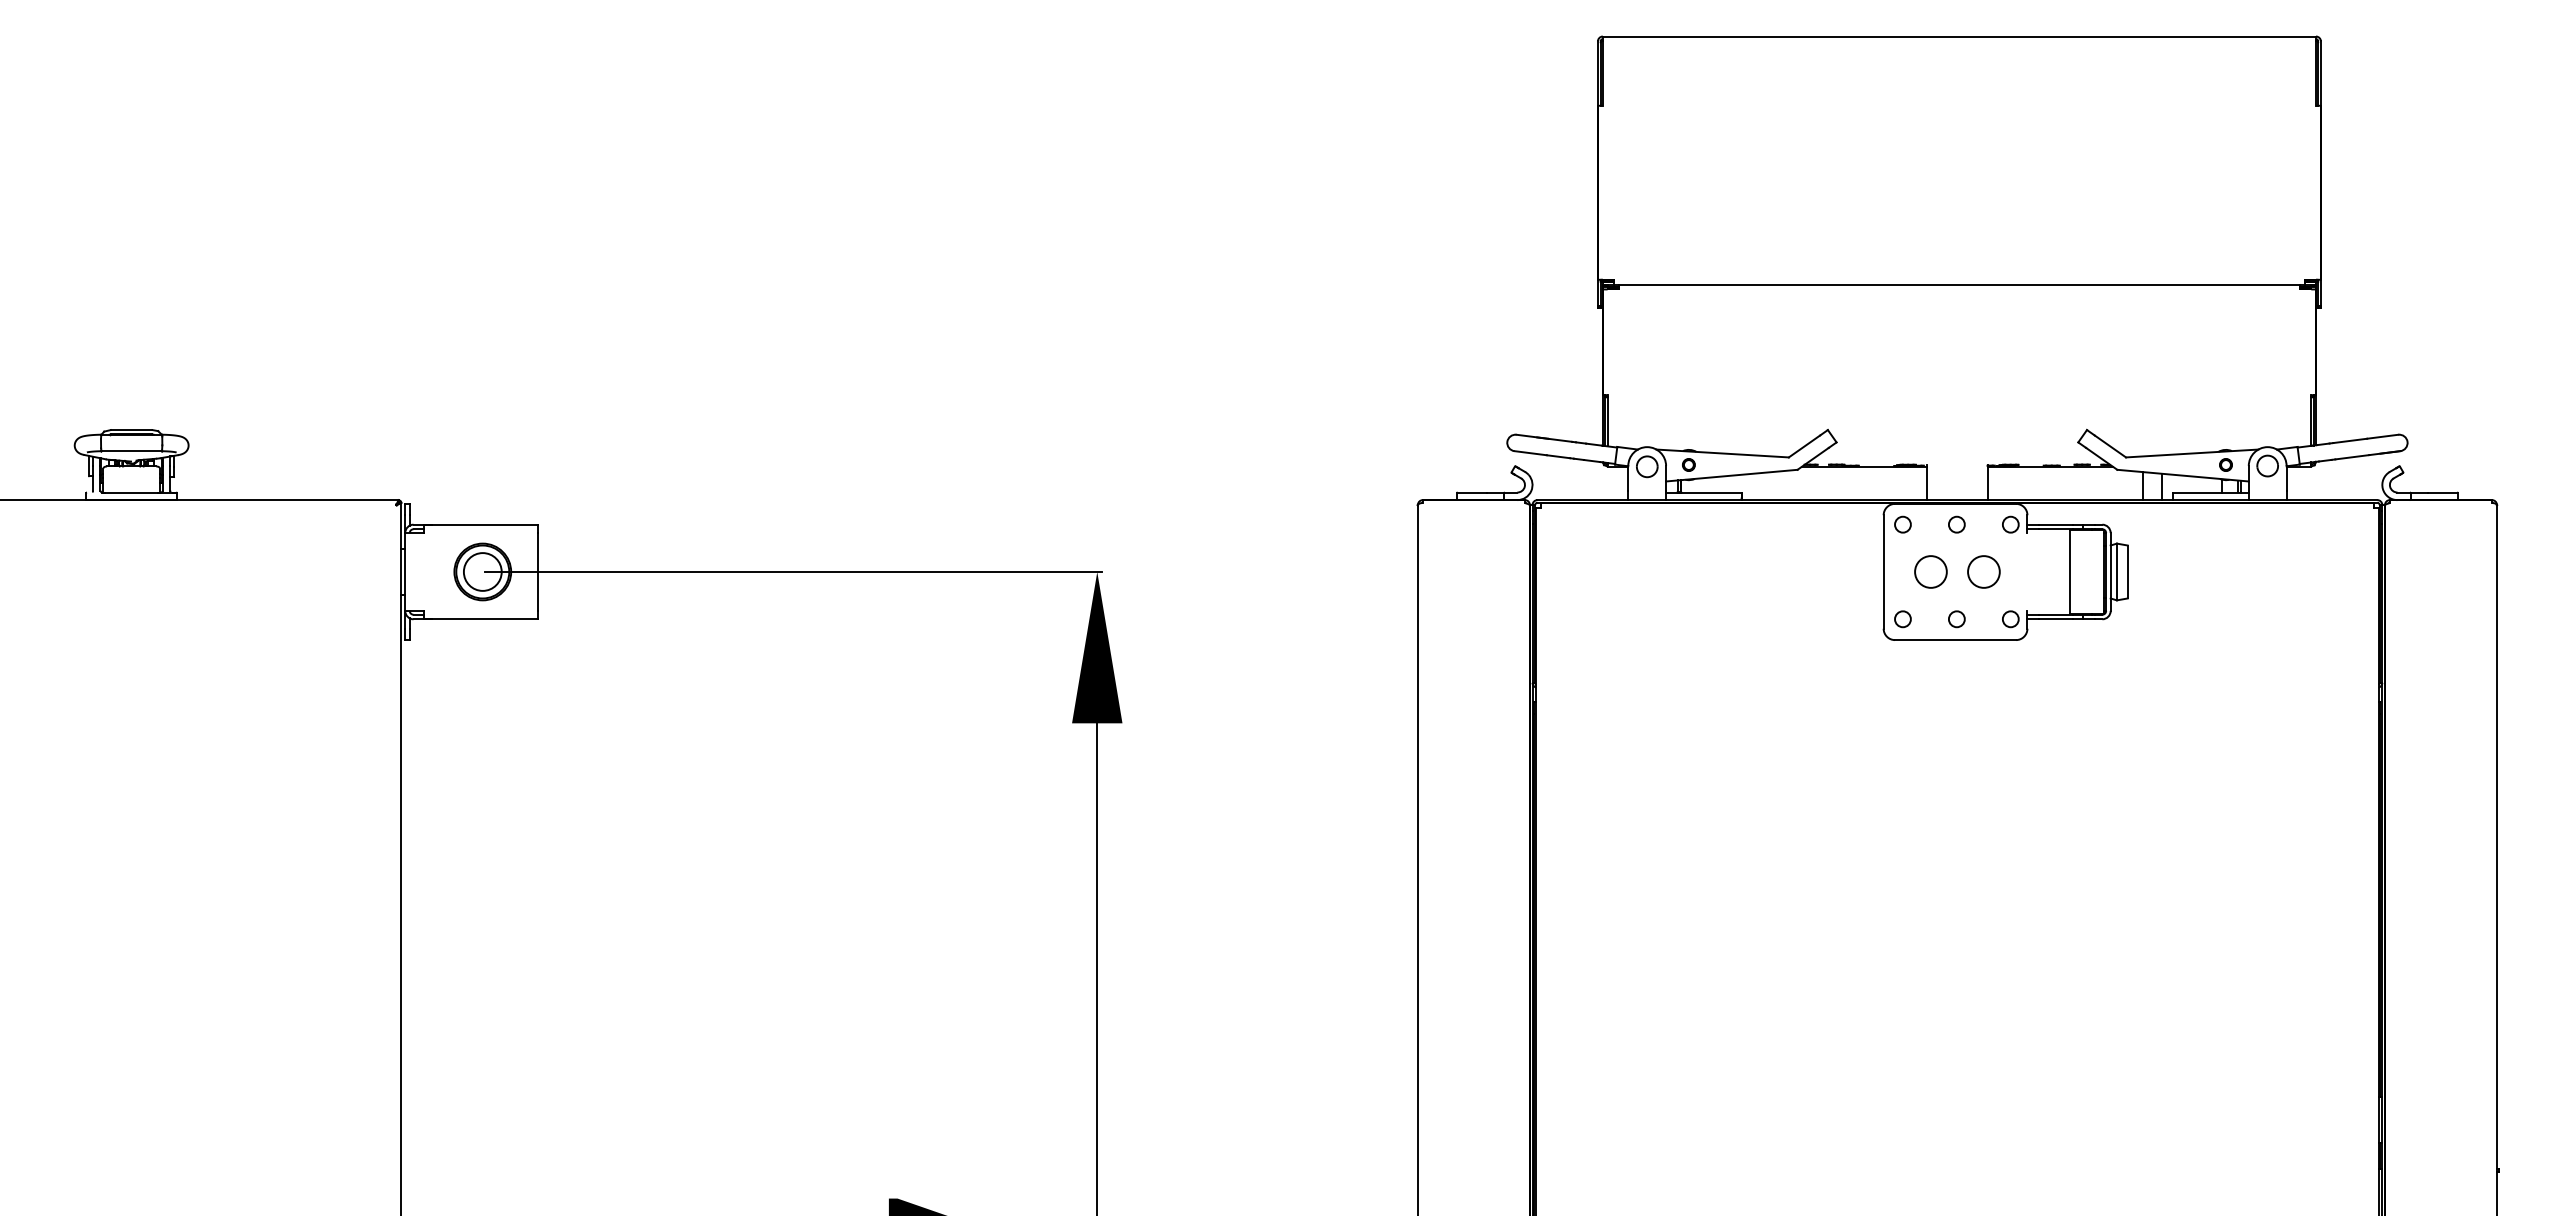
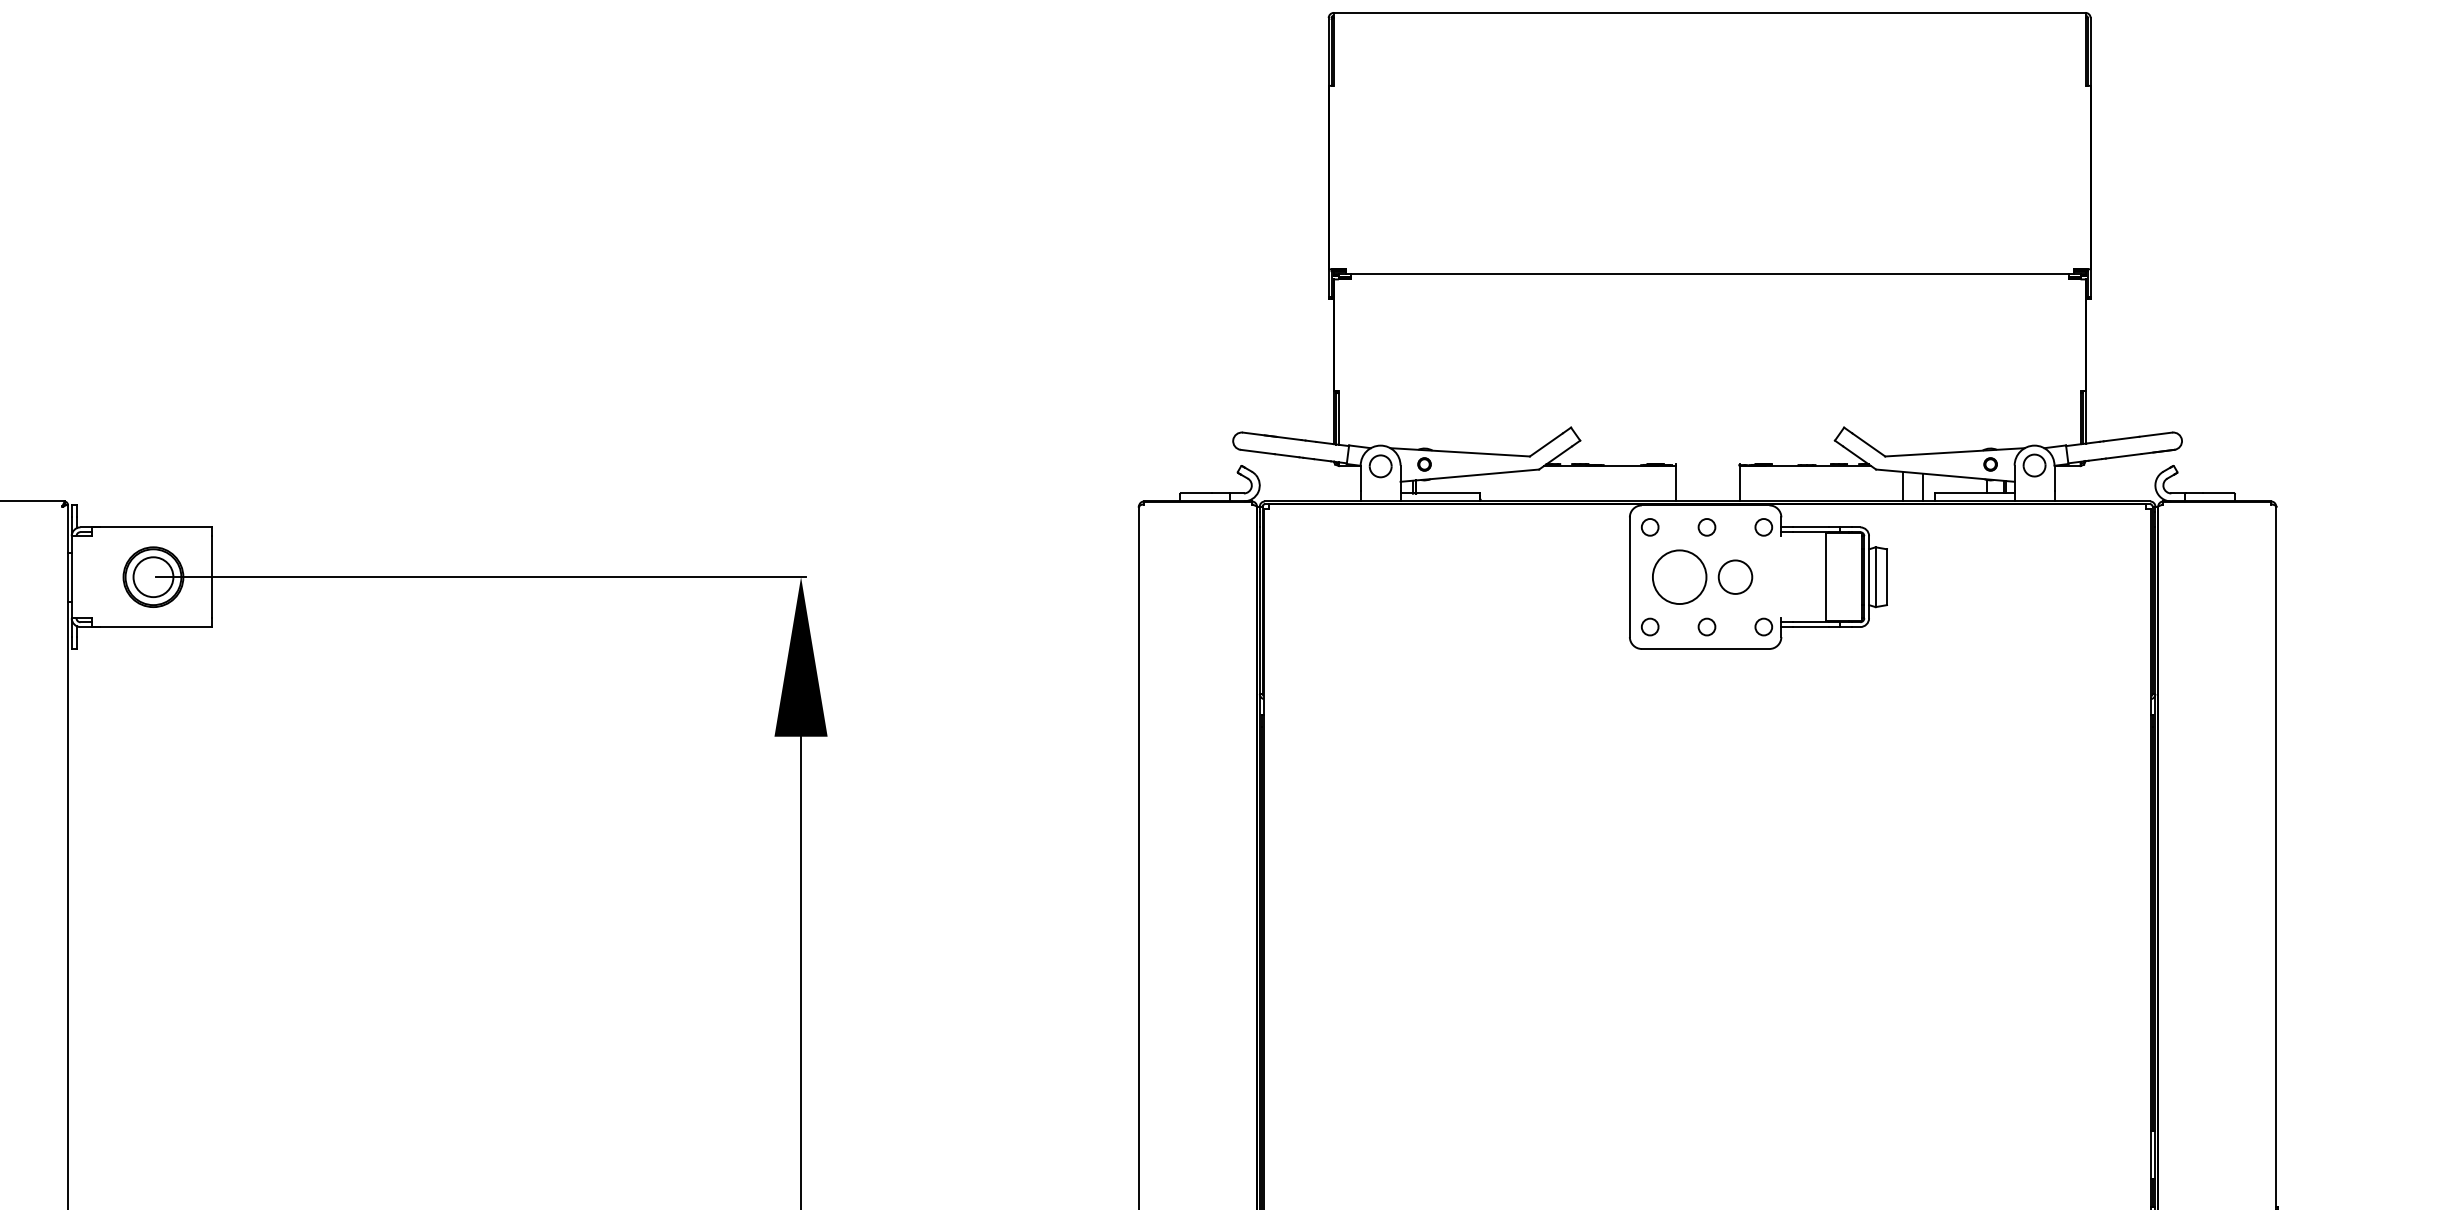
circle: (1930, 571) -> (1679, 576), size x1.6

